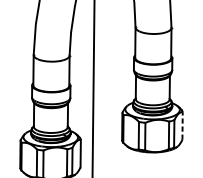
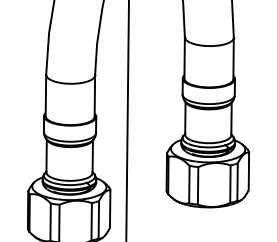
line: (182, 126) -> (248, 171), dashed -> solid

